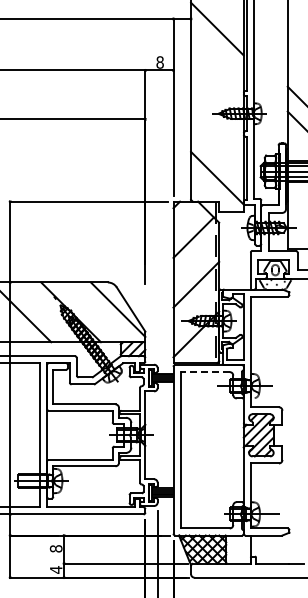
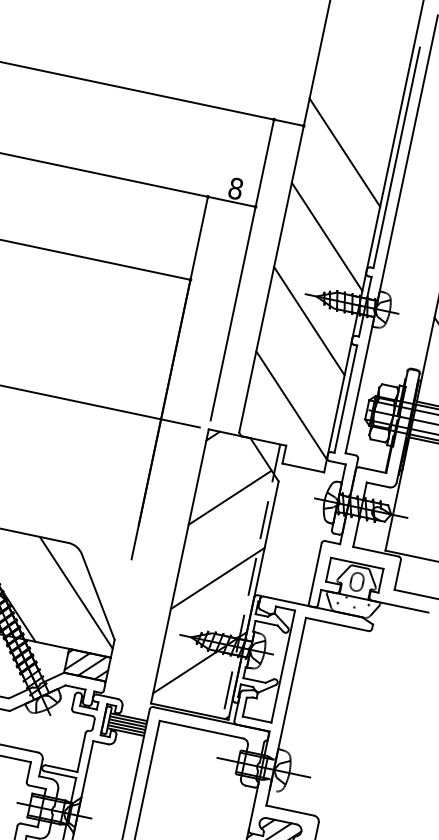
line: (217, 78) -> (327, 236), added
line: (217, 128) -> (309, 321), added
line: (205, 372) -> (201, 730), dashed -> solid

